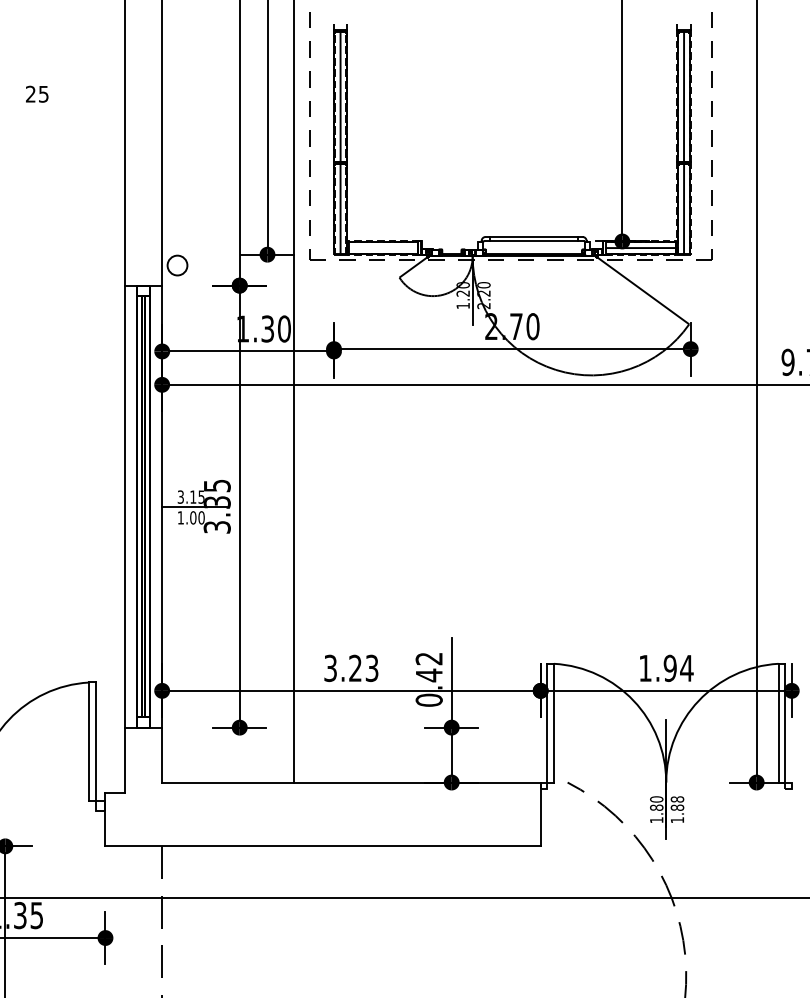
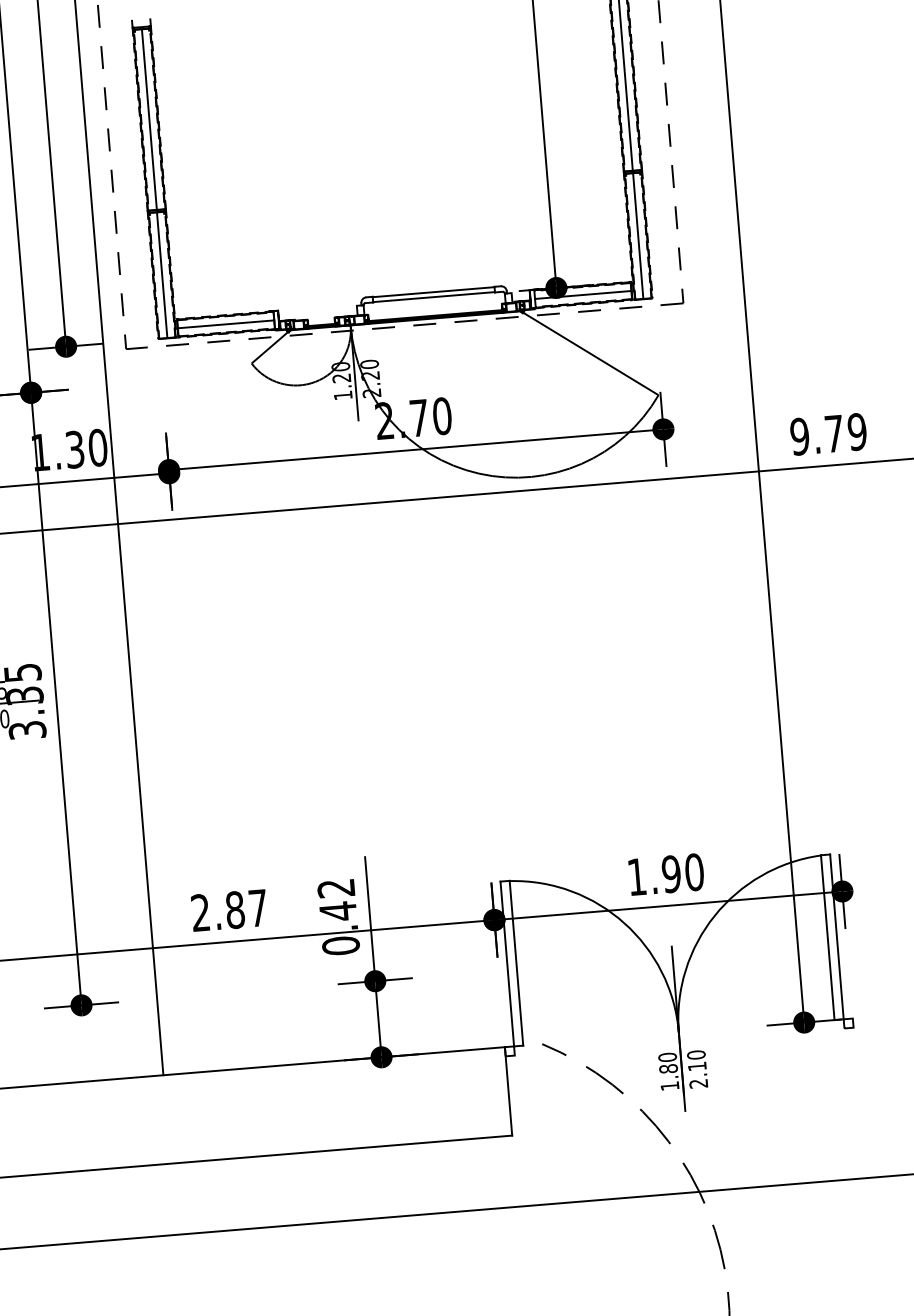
line: (383, 248) -> (226, 324), added
text: (686, 667) -> (693, 871), 1.94 -> 1.90
text: (351, 668) -> (229, 910), 3.23 -> 2.87
text: (677, 809) -> (697, 1068), 1.88 -> 2.10

